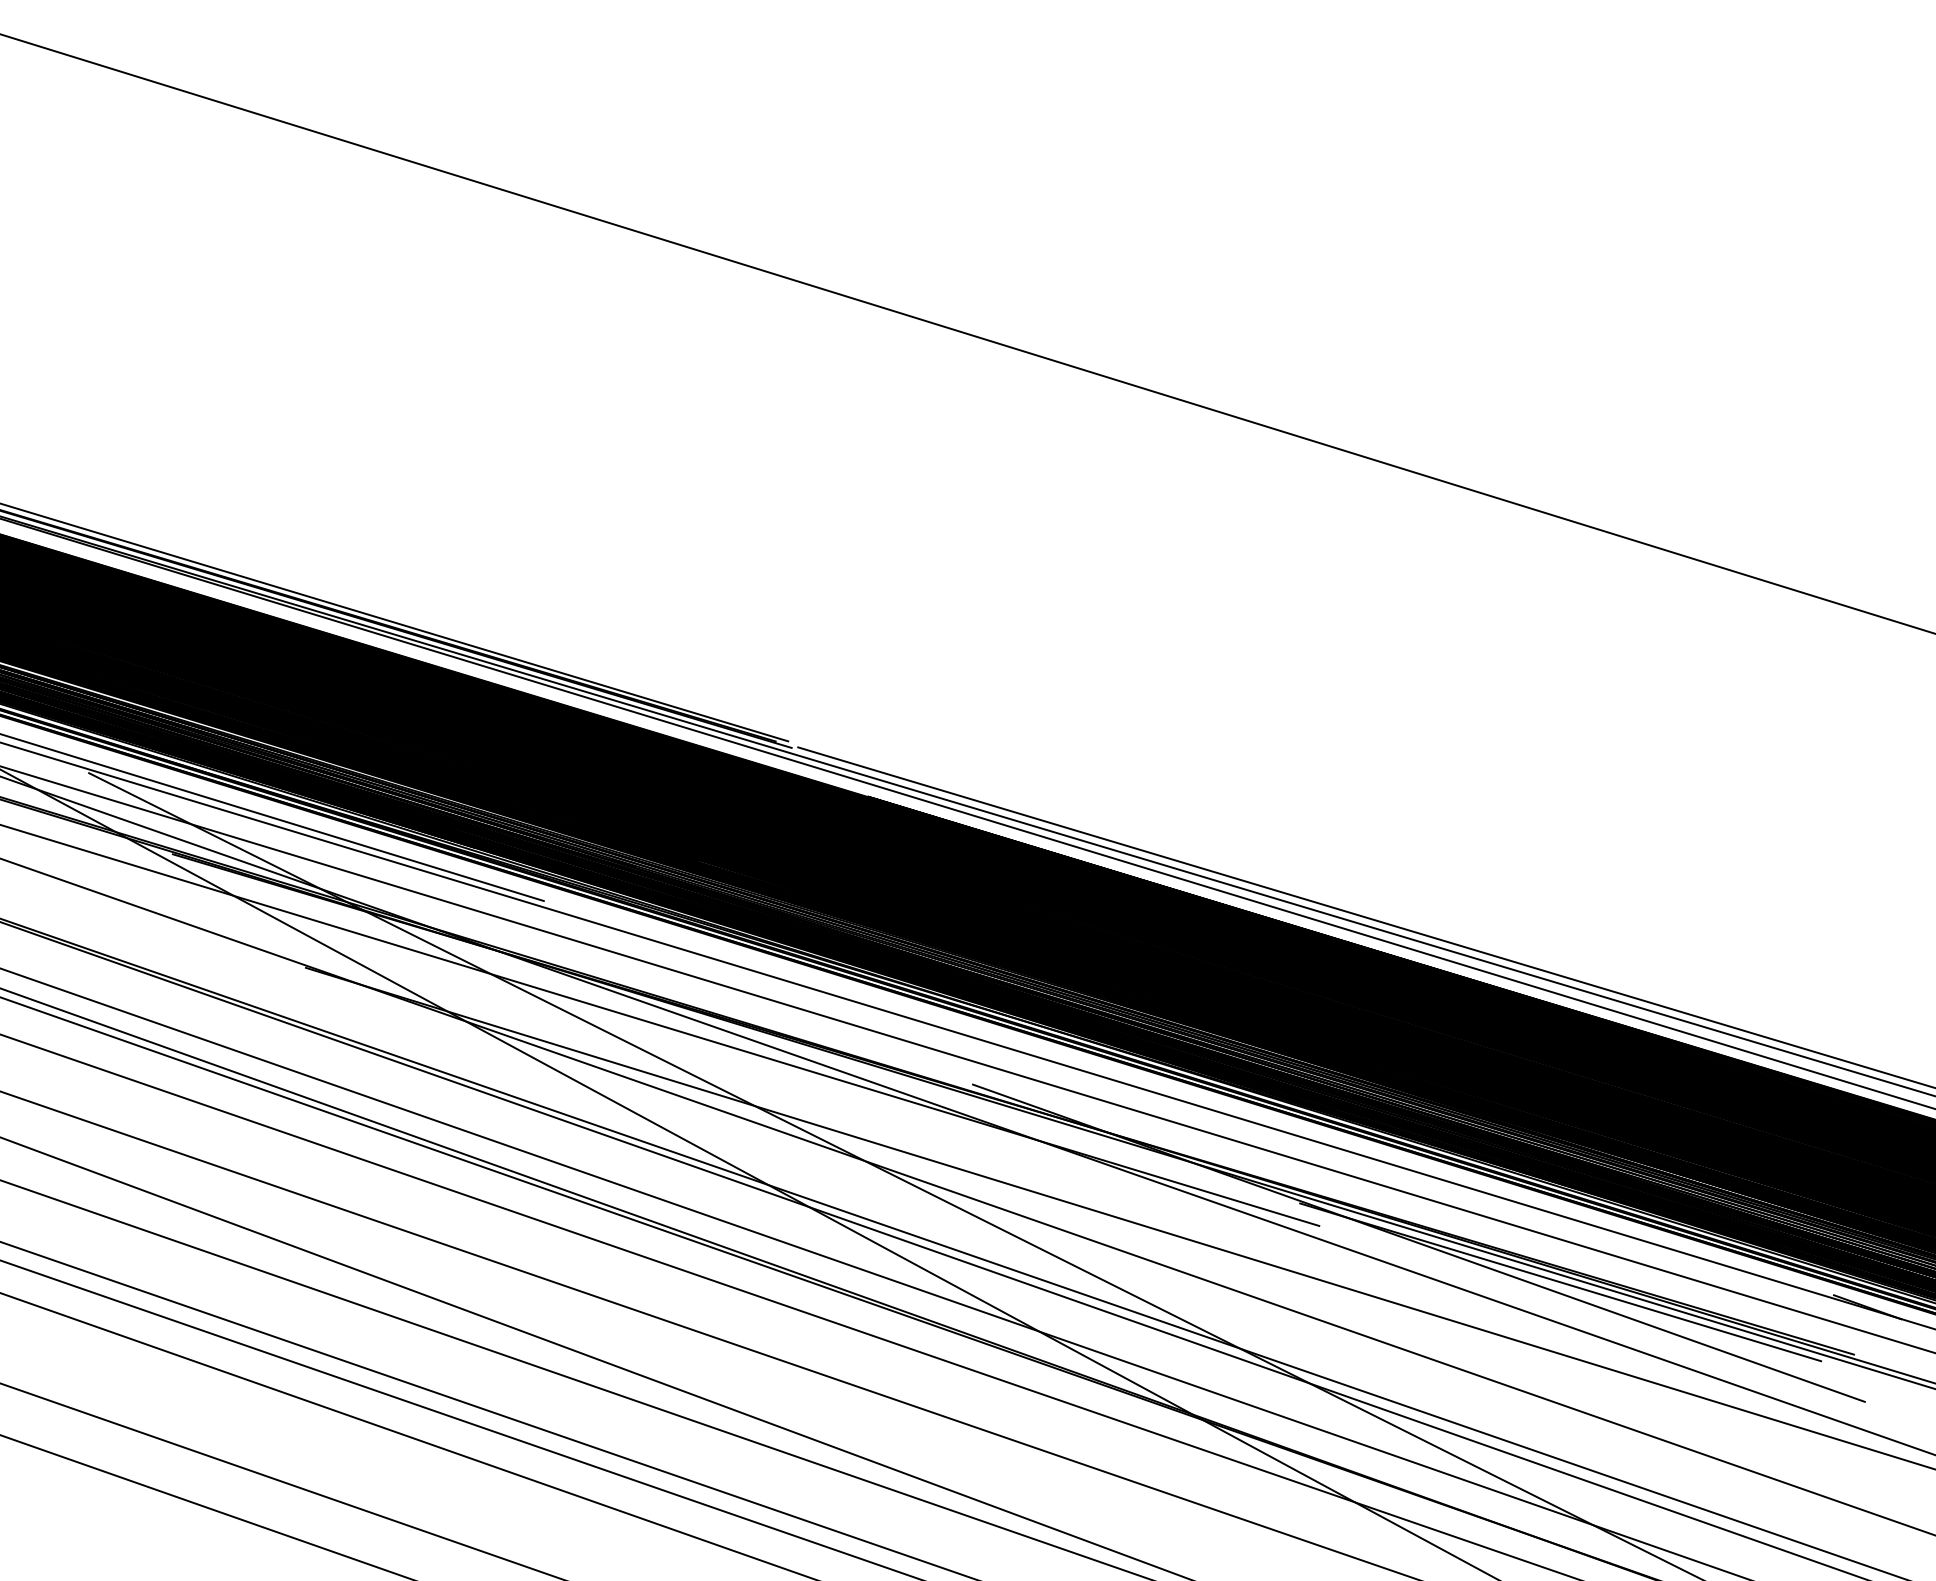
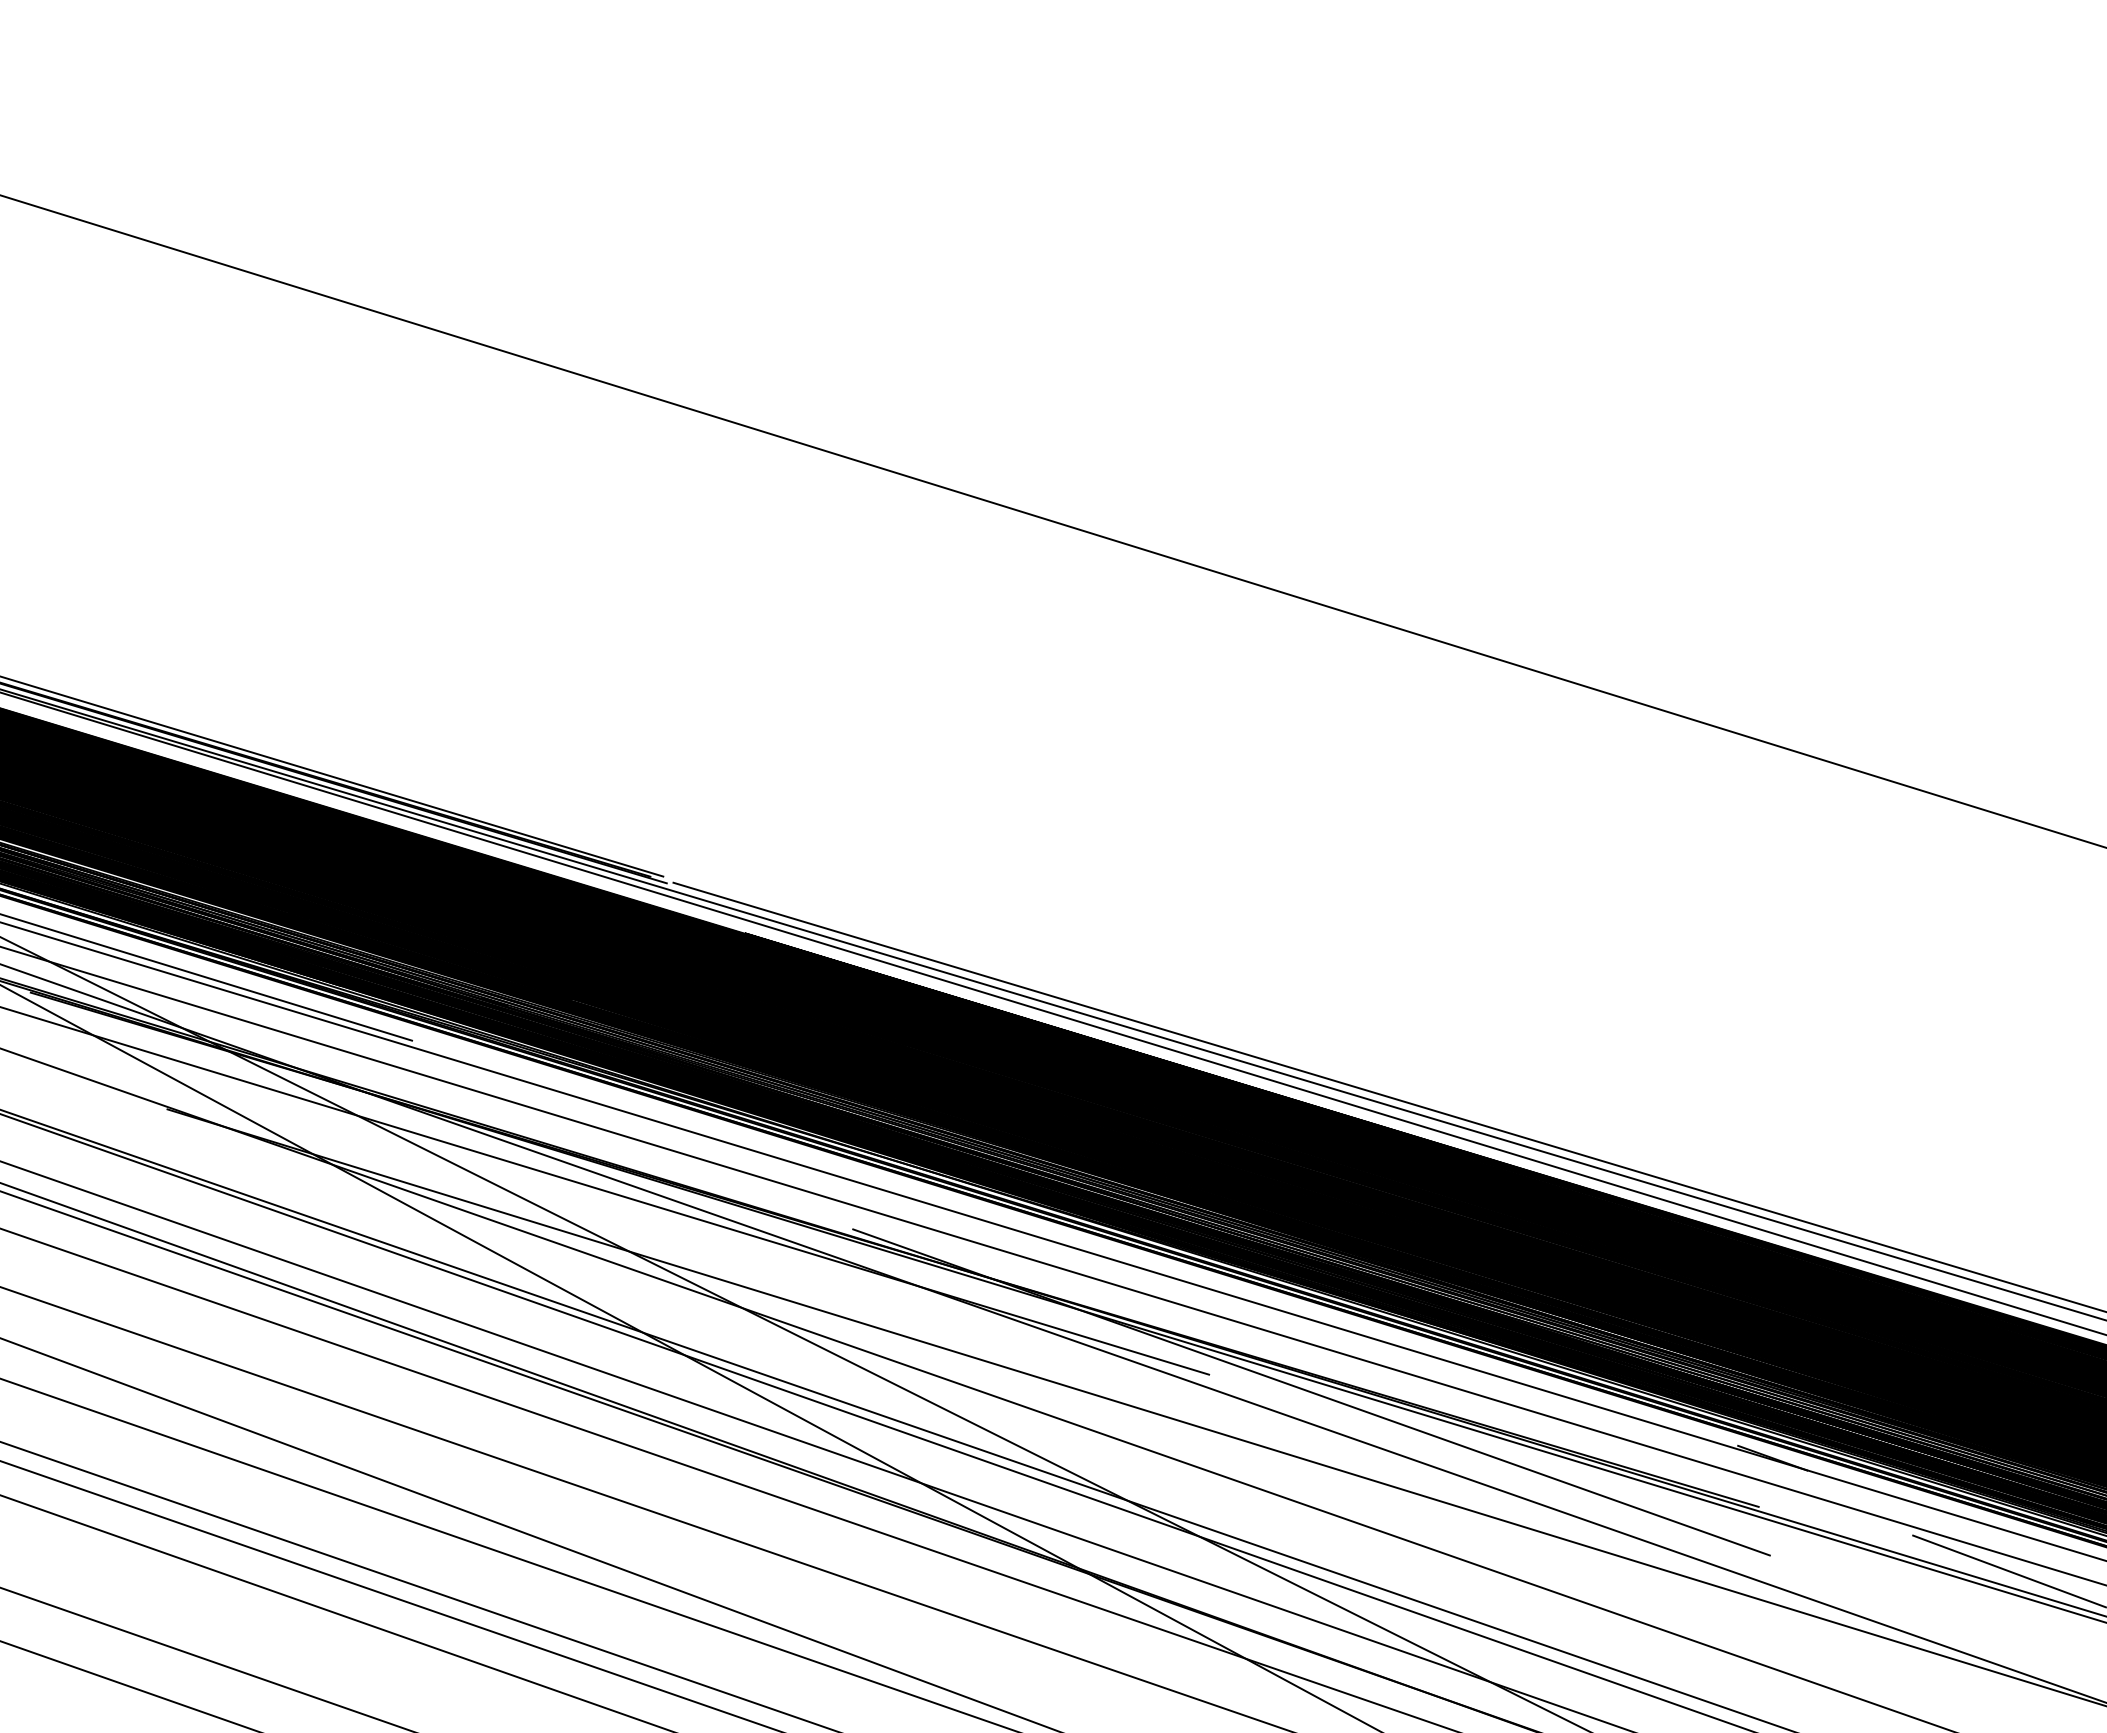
line: (1559, 1282) -> (1456, 1432), removed

